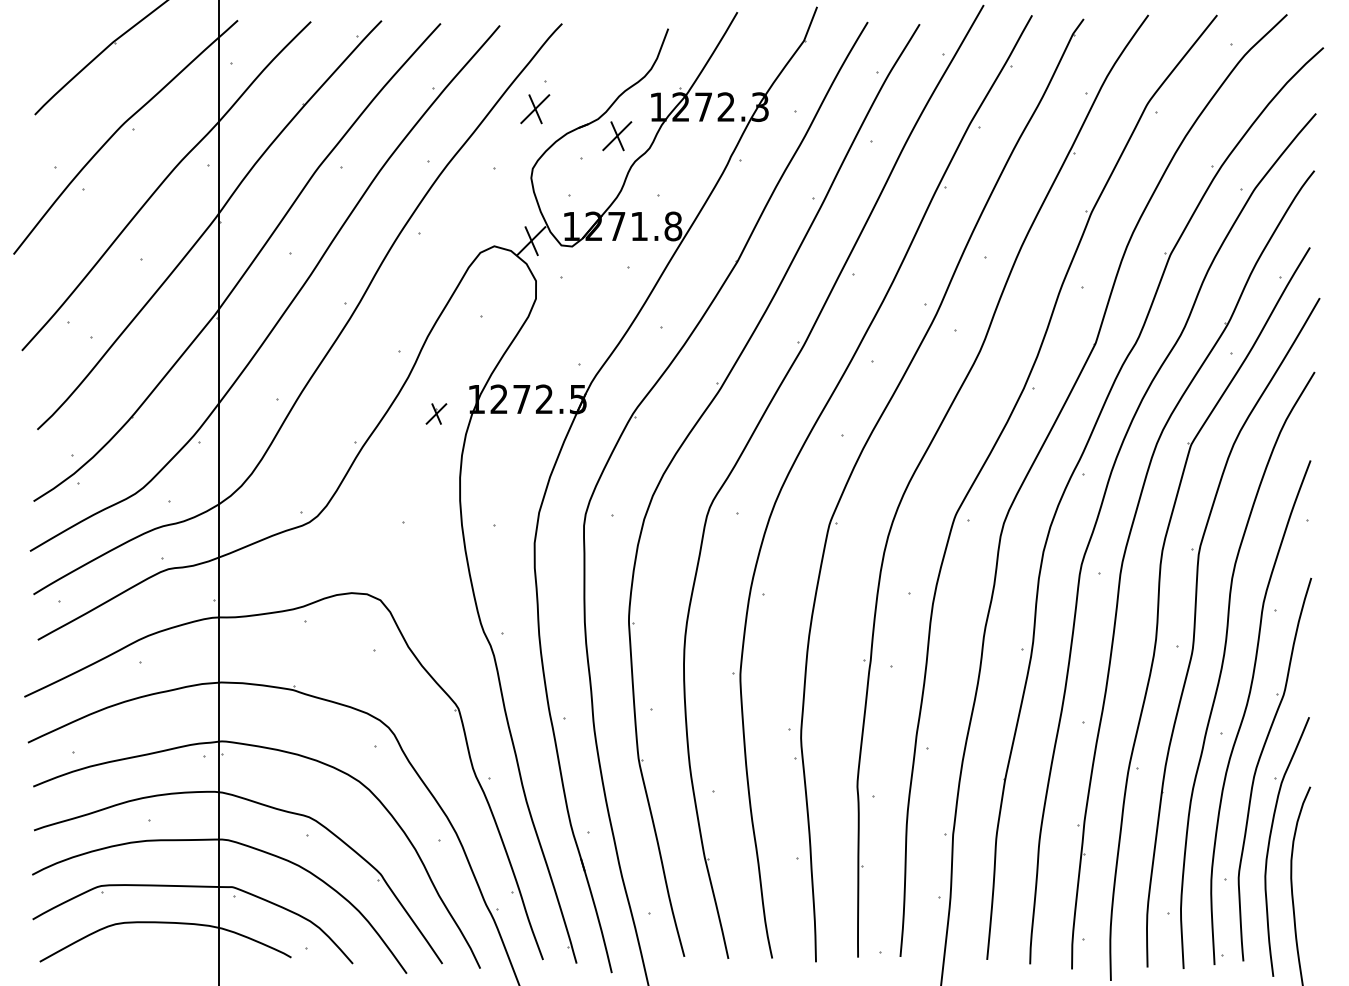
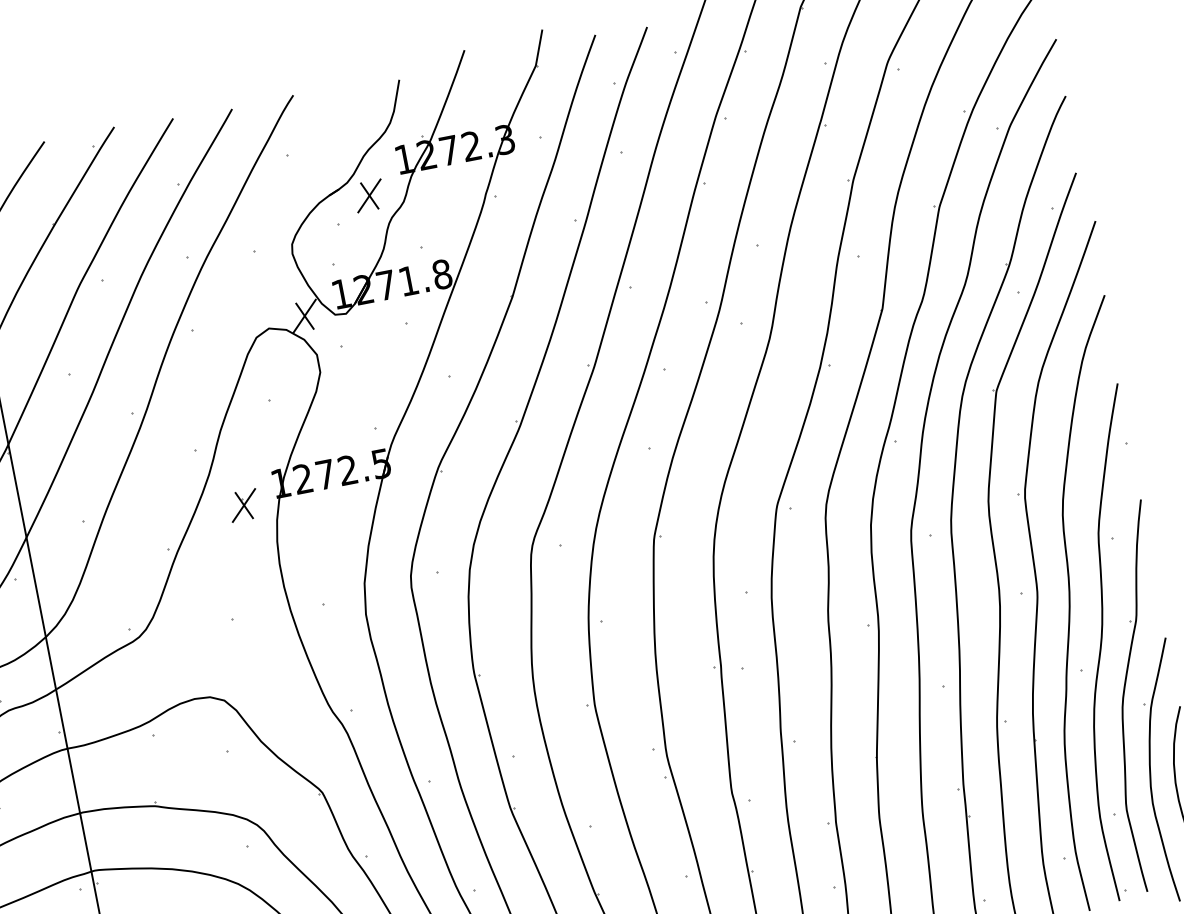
part: (535, 109) -> (283, 185), removed
part: (436, 413) -> (243, 505), size x1.43

